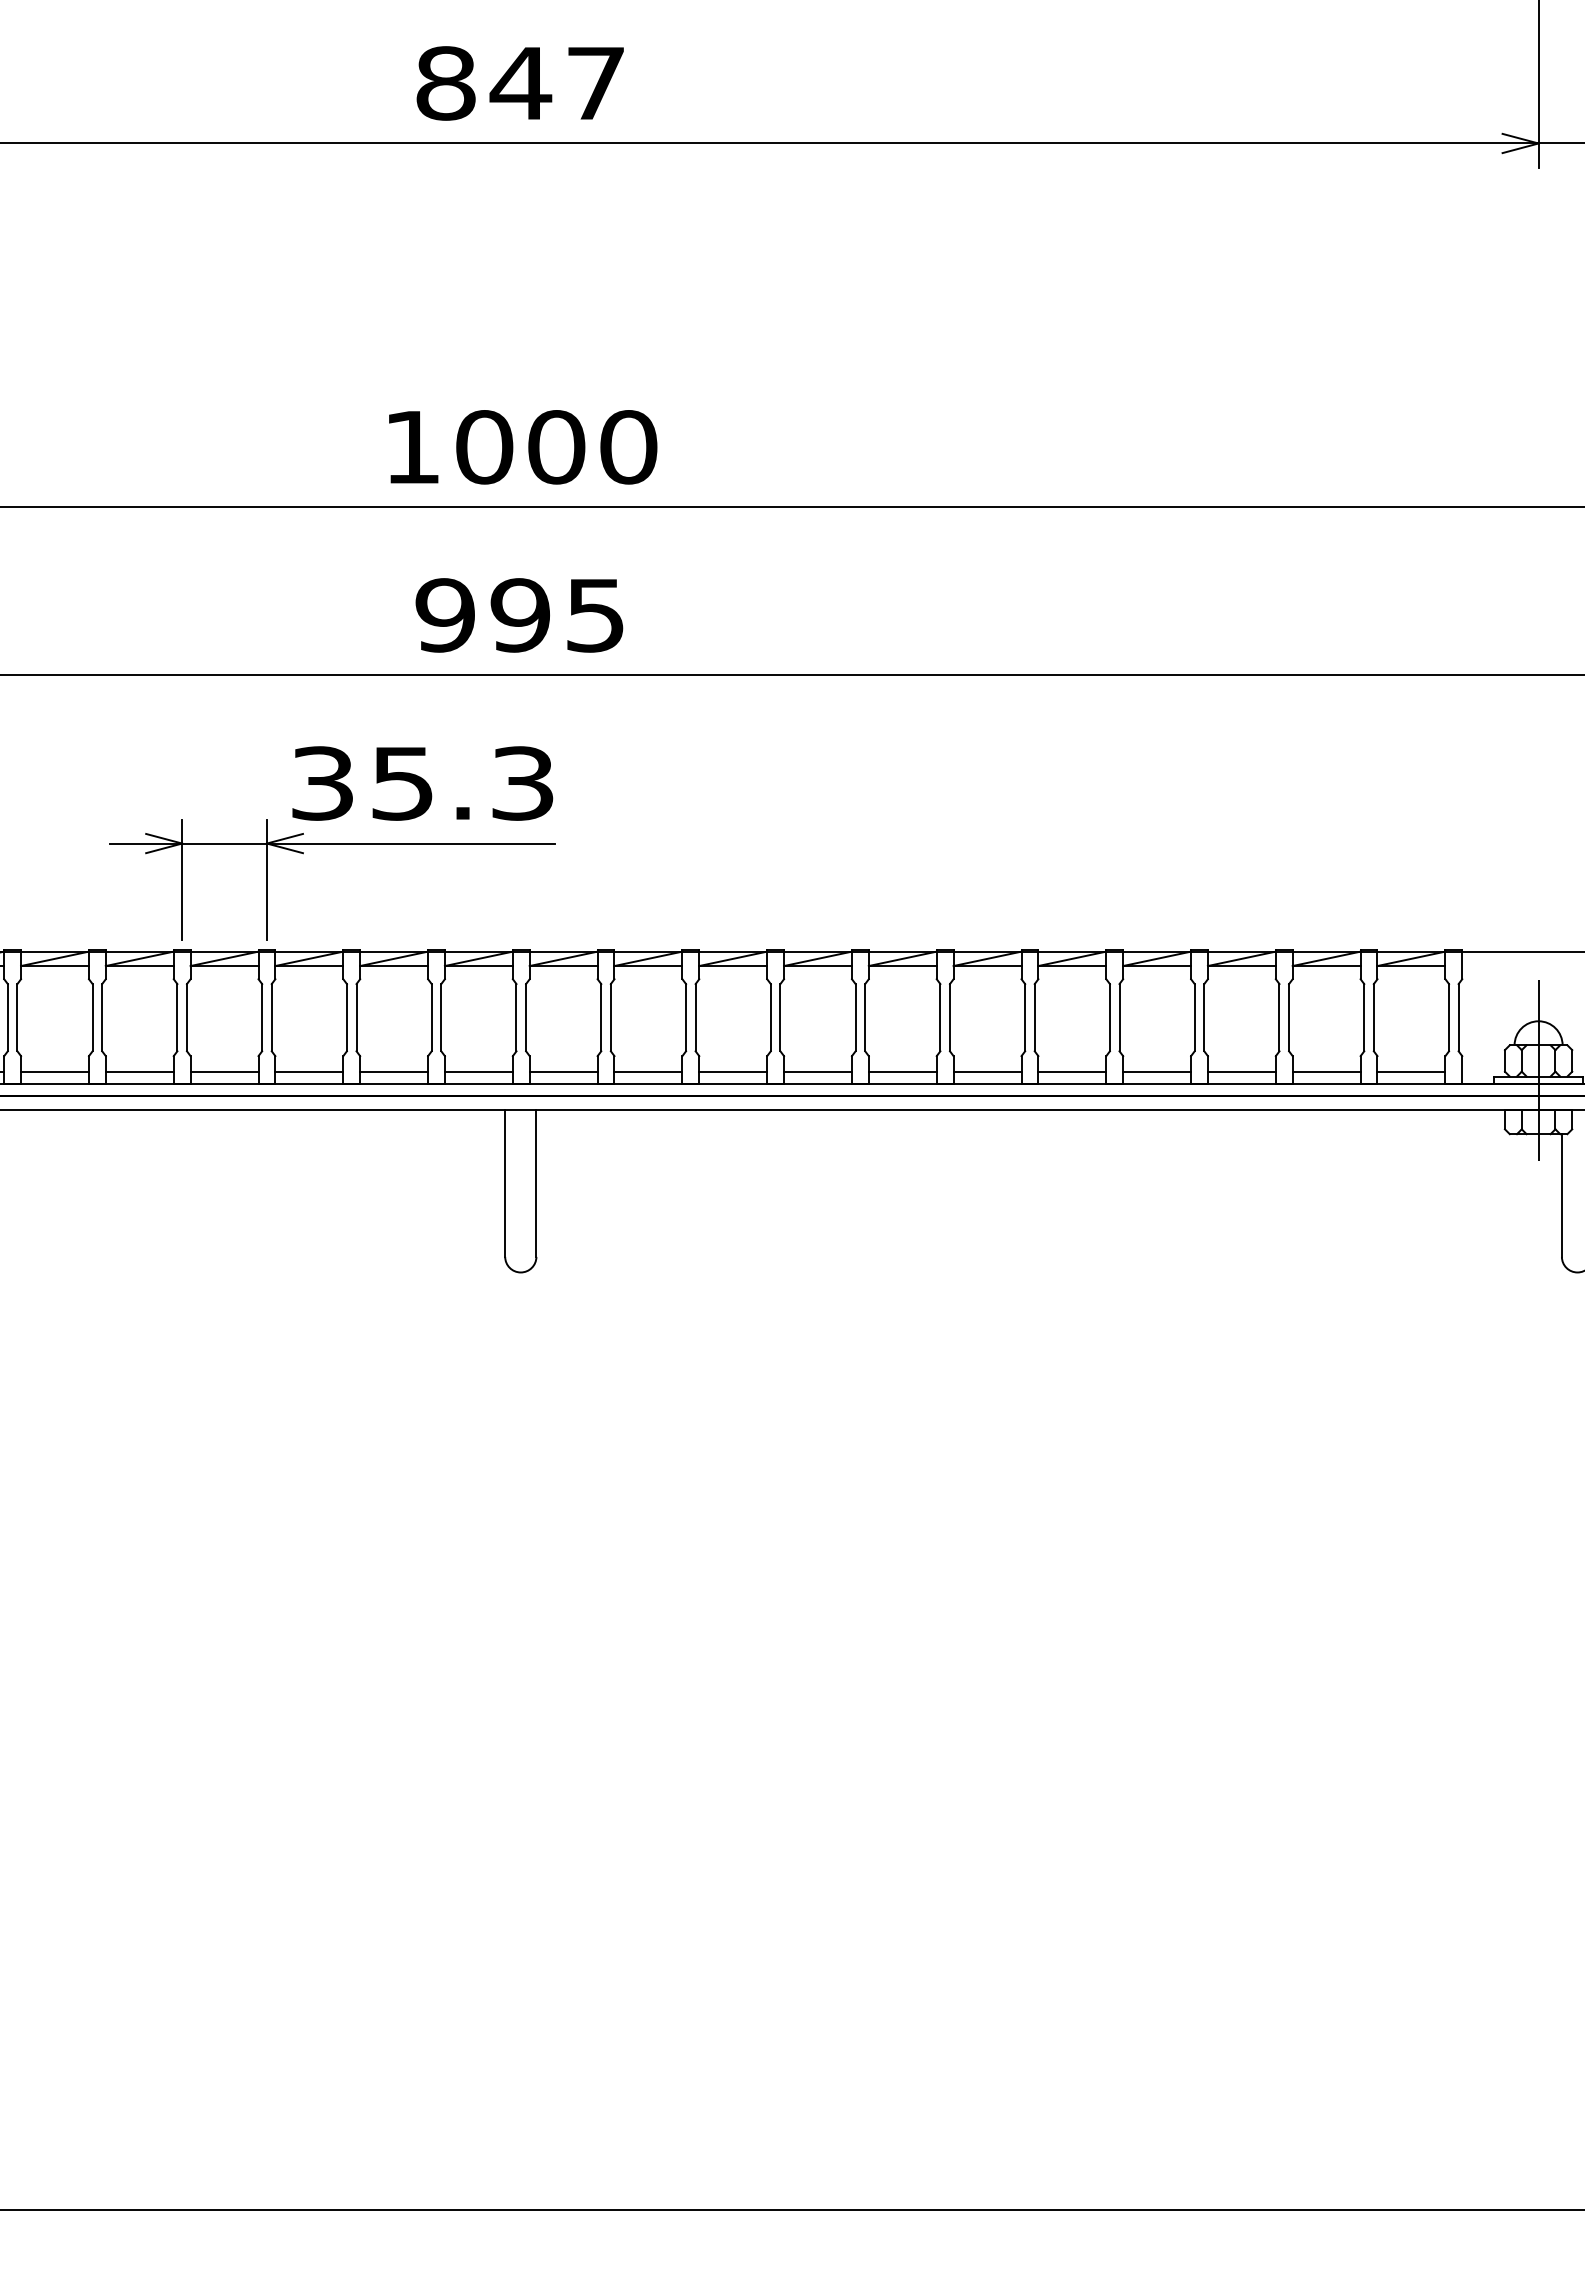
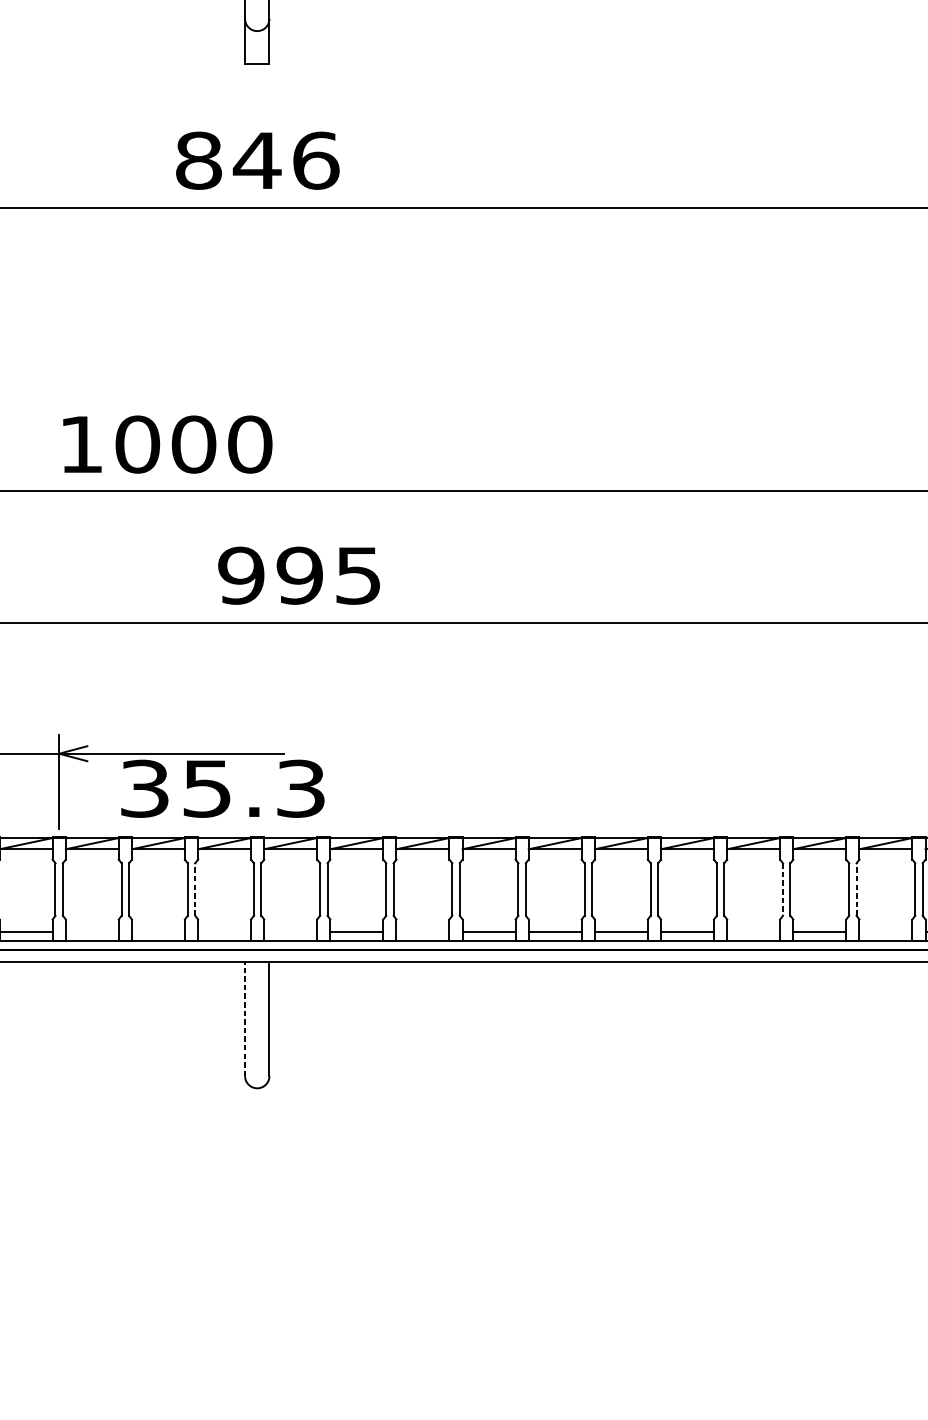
text: (596, 83) -> (316, 160), 847 -> 846
text: (523, 447) -> (168, 444), moved
text: (519, 615) -> (299, 575), moved
text: (422, 783) -> (222, 788), moved
line: (441, 1017) -> (195, 889), solid -> dashed
line: (1194, 1017) -> (782, 889), solid -> dashed
line: (1289, 1017) -> (856, 889), solid -> dashed
line: (309, 1071) -> (92, 931), removed
line: (394, 1071) -> (158, 931), removed
line: (478, 1071) -> (224, 931), removed
line: (563, 1071) -> (290, 931), removed
line: (733, 1071) -> (423, 931), removed
line: (1157, 1071) -> (753, 931), removed
line: (1326, 1071) -> (885, 931), removed
line: (505, 1183) -> (245, 1018), solid -> dashed

